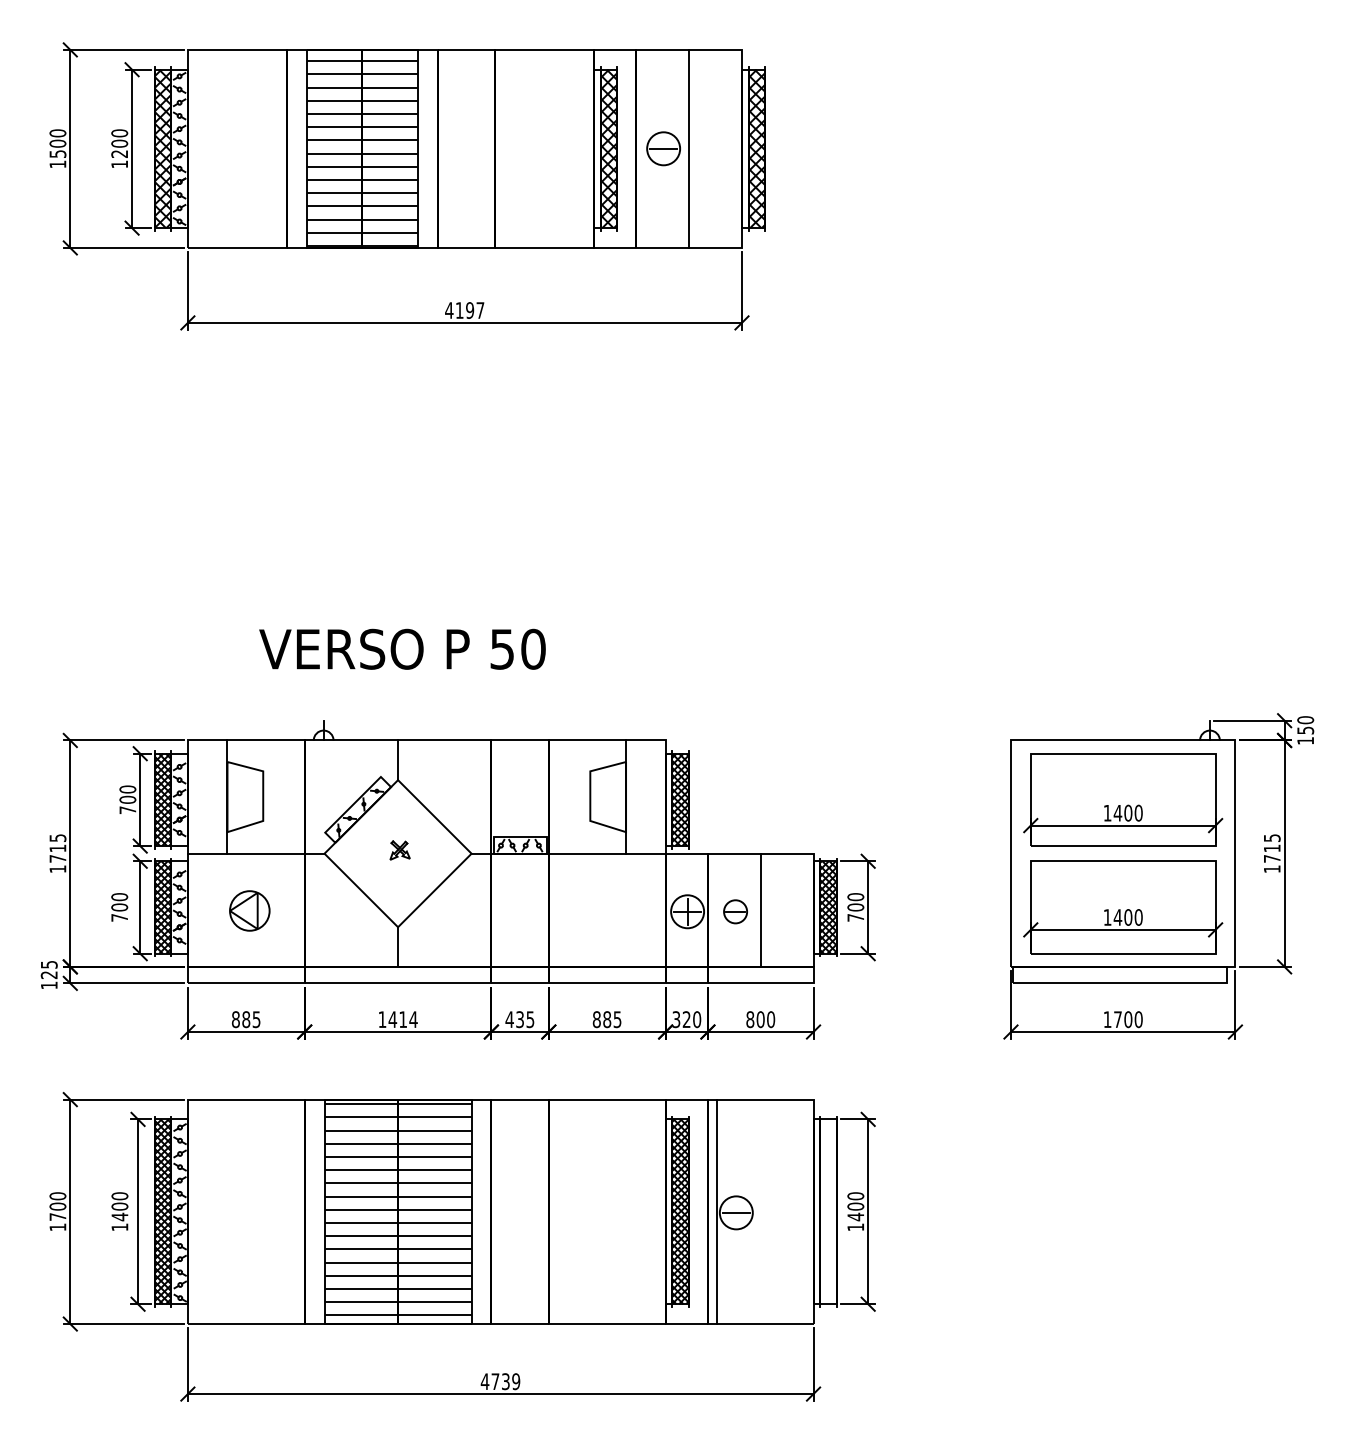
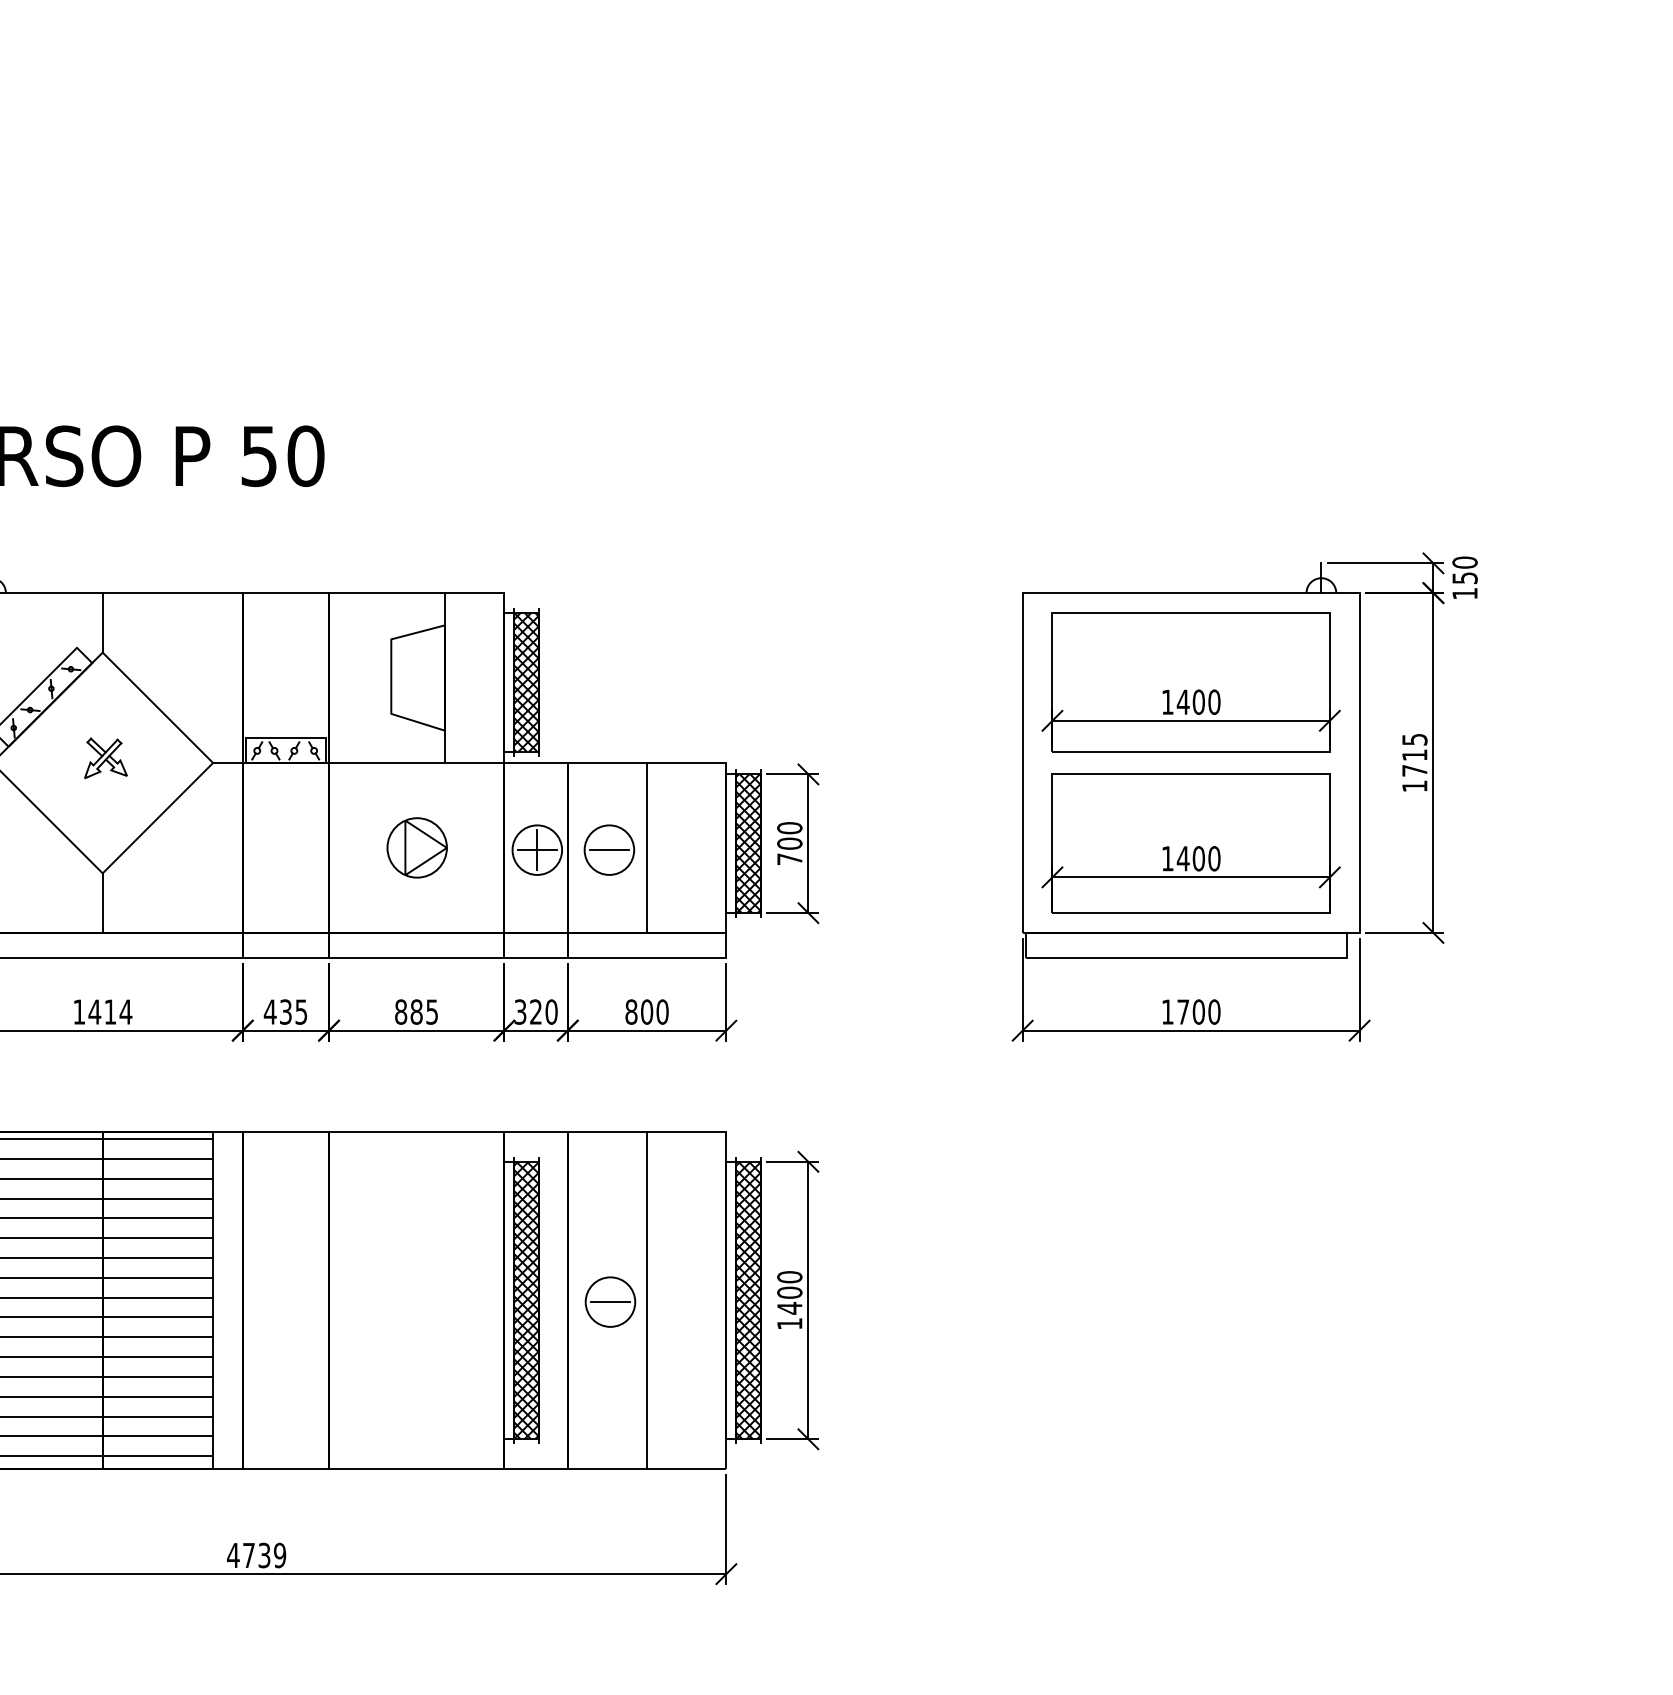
part: (399, 850) -> (104, 758), size x1.43
part: (607, 909) -> (417, 846), added
part: (735, 911) -> (609, 849), size x1.43
line: (716, 1211) -> (646, 1300), moved
hatch: (828, 1211) -> (748, 1300), added

